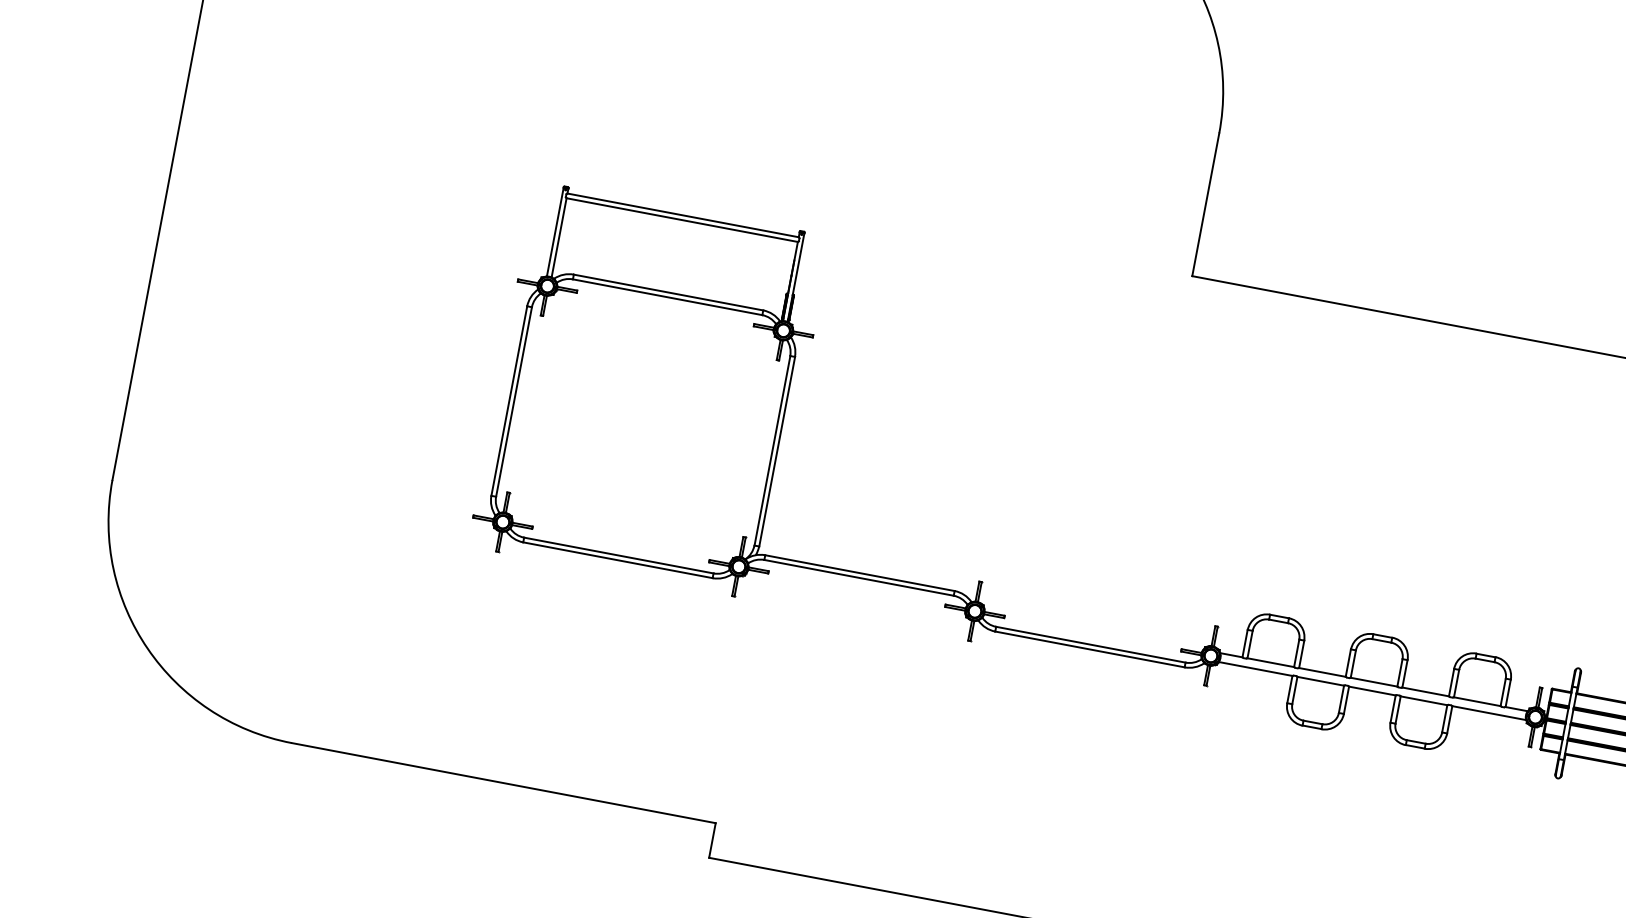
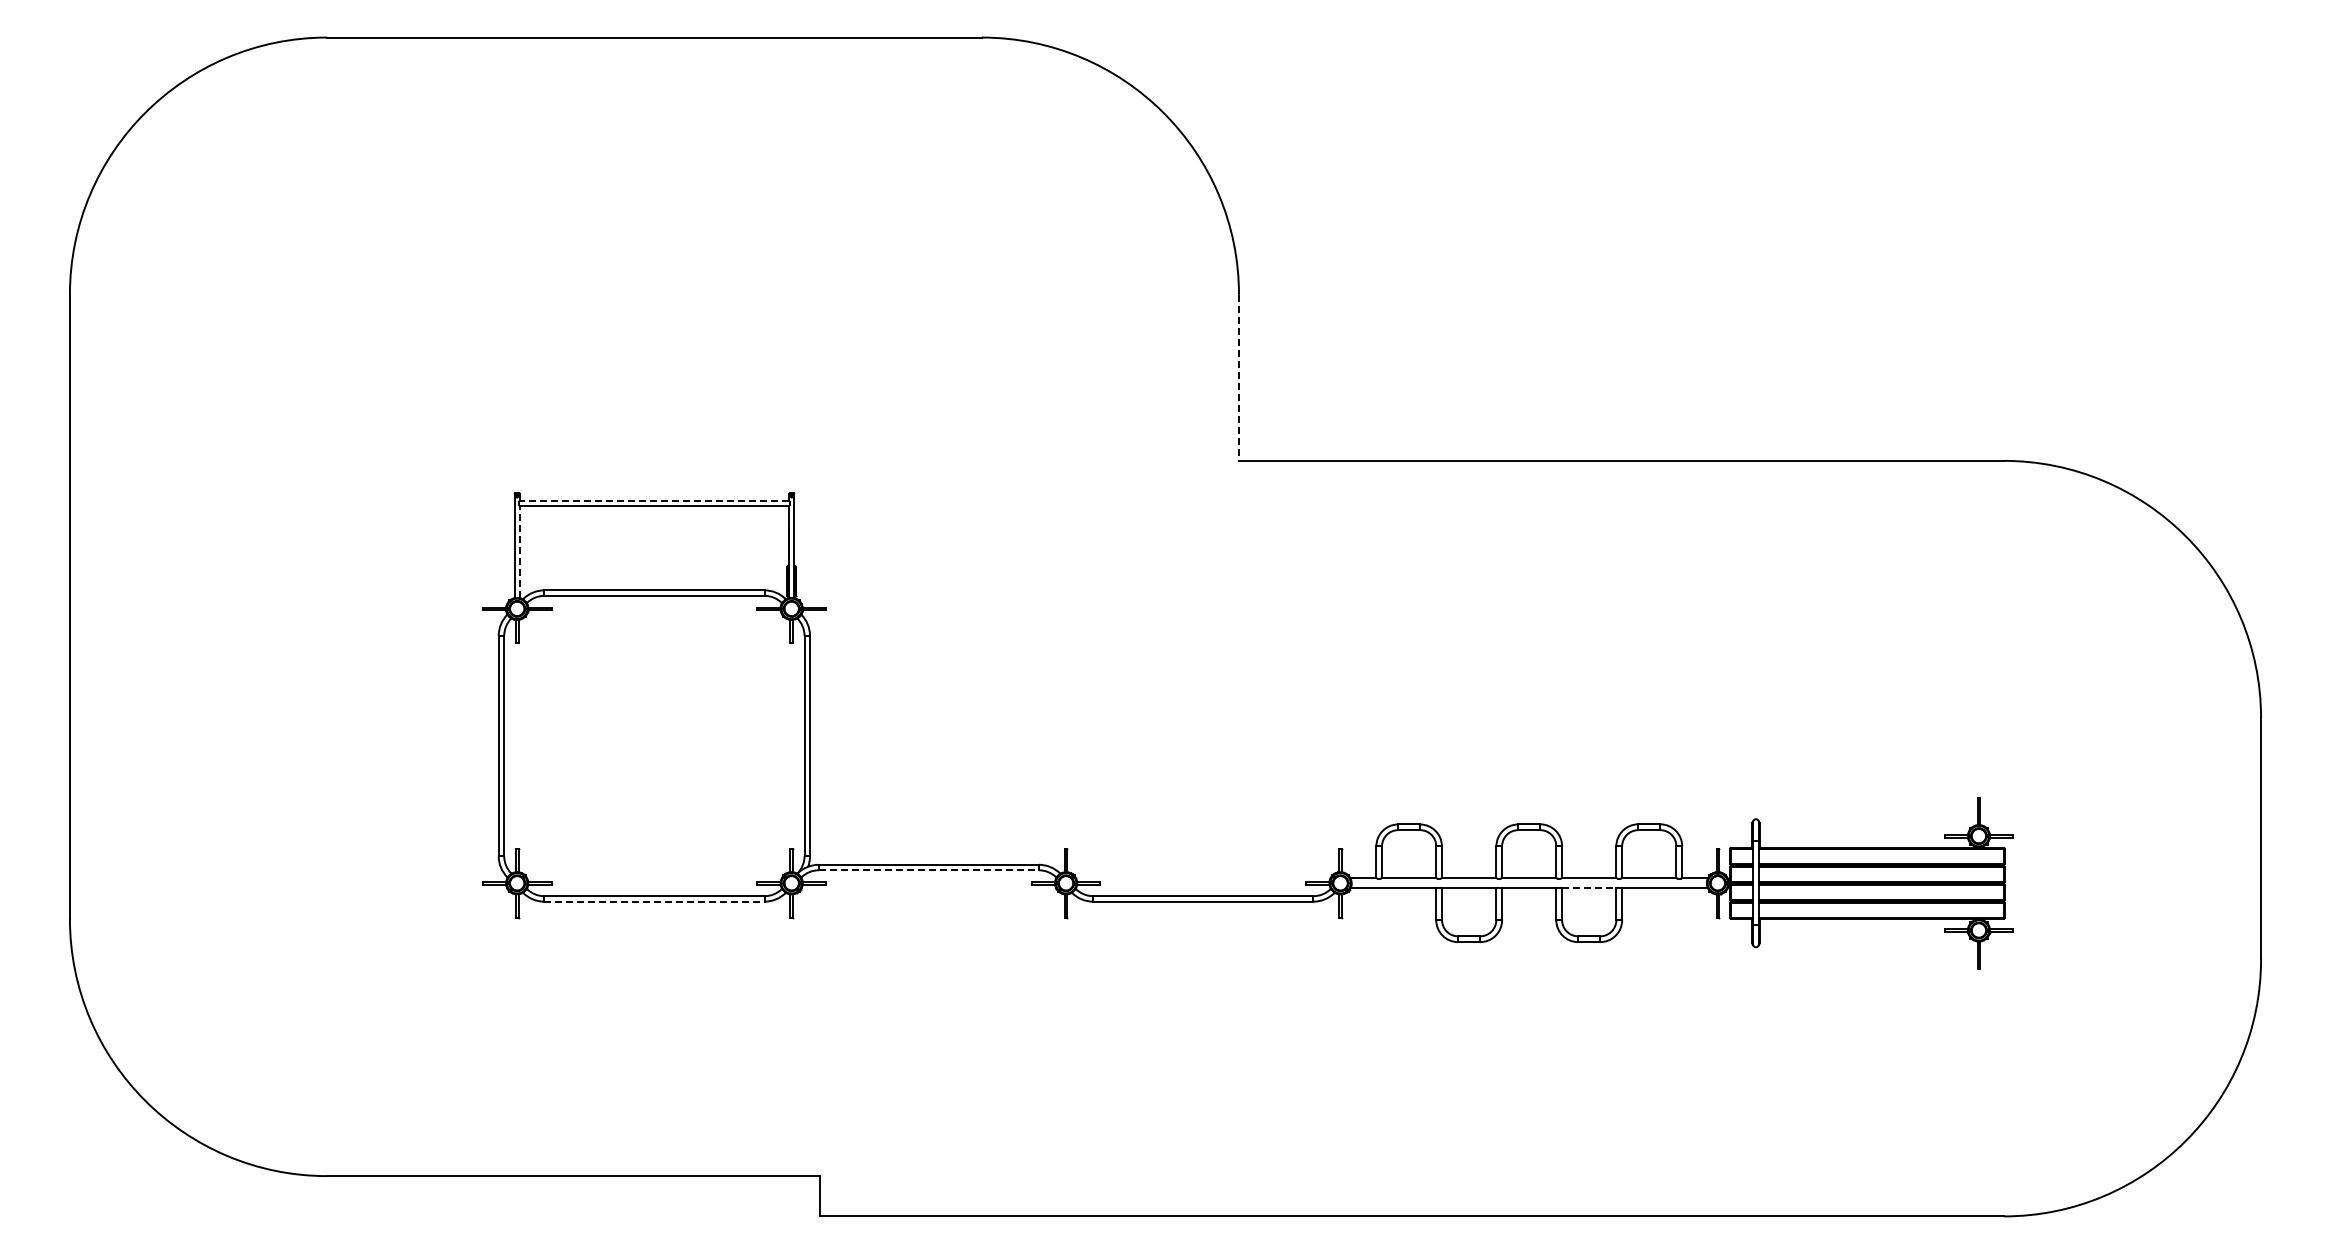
line: (1206, 205) -> (1239, 378), solid -> dashed
line: (682, 215) -> (653, 500), solid -> dashed
line: (558, 238) -> (519, 552), solid -> dashed
line: (618, 560) -> (654, 901), solid -> dashed
line: (859, 578) -> (929, 870), solid -> dashed
line: (1424, 700) -> (1589, 888), solid -> dashed

